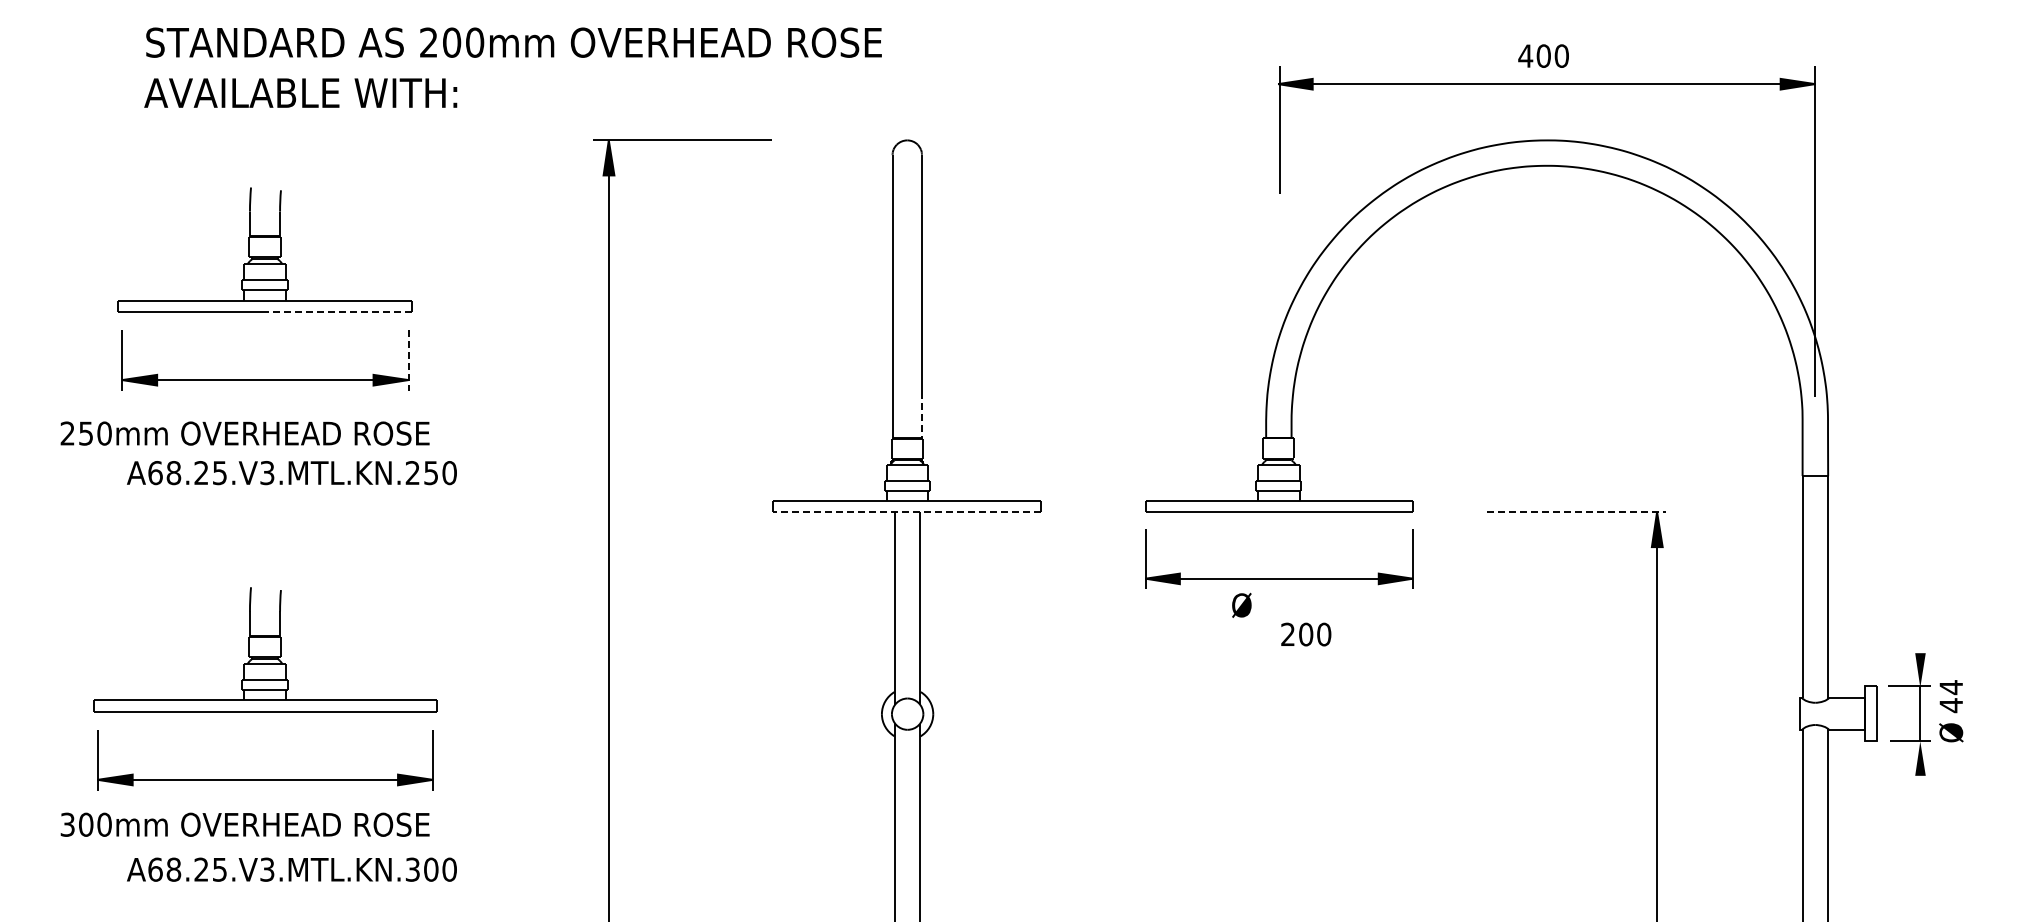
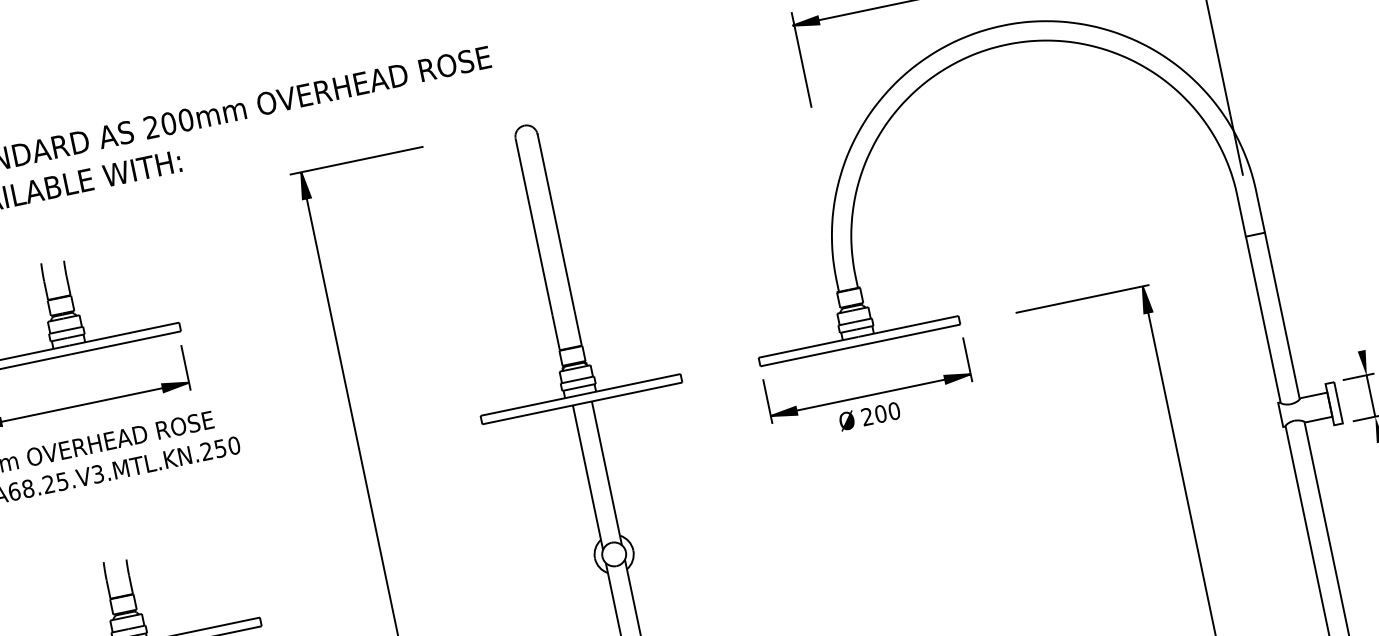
line: (338, 312) -> (126, 343), dashed -> solid
line: (408, 360) -> (185, 368), dashed -> solid
line: (922, 415) -> (578, 328), dashed -> solid
line: (907, 512) -> (582, 403), dashed -> solid
line: (1576, 512) -> (1082, 299), dashed -> solid
text: (1306, 634) -> (881, 413), moved

